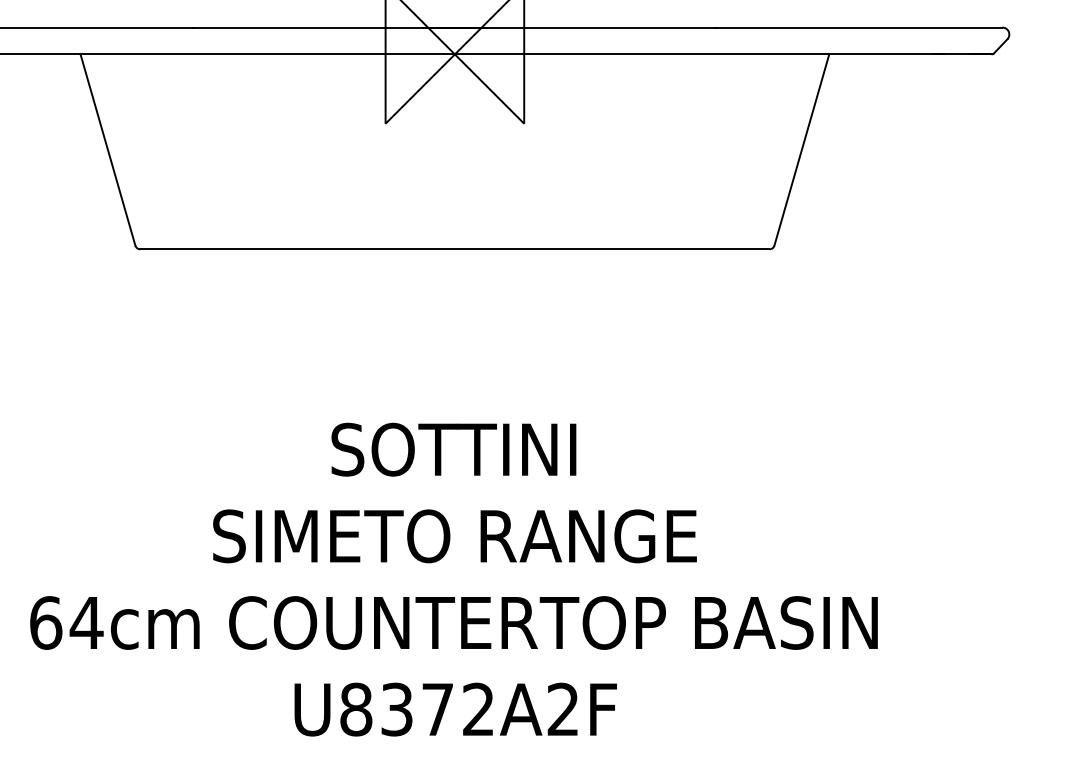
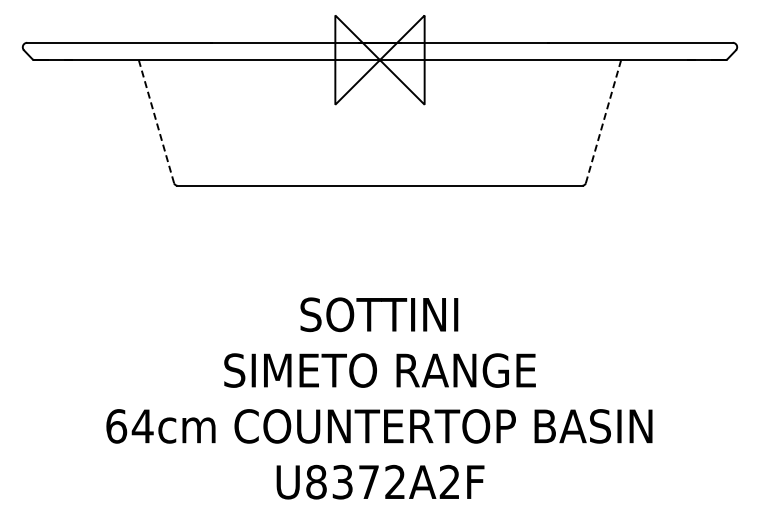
line: (801, 149) -> (603, 121), solid -> dashed
line: (107, 151) -> (156, 122), solid -> dashed

